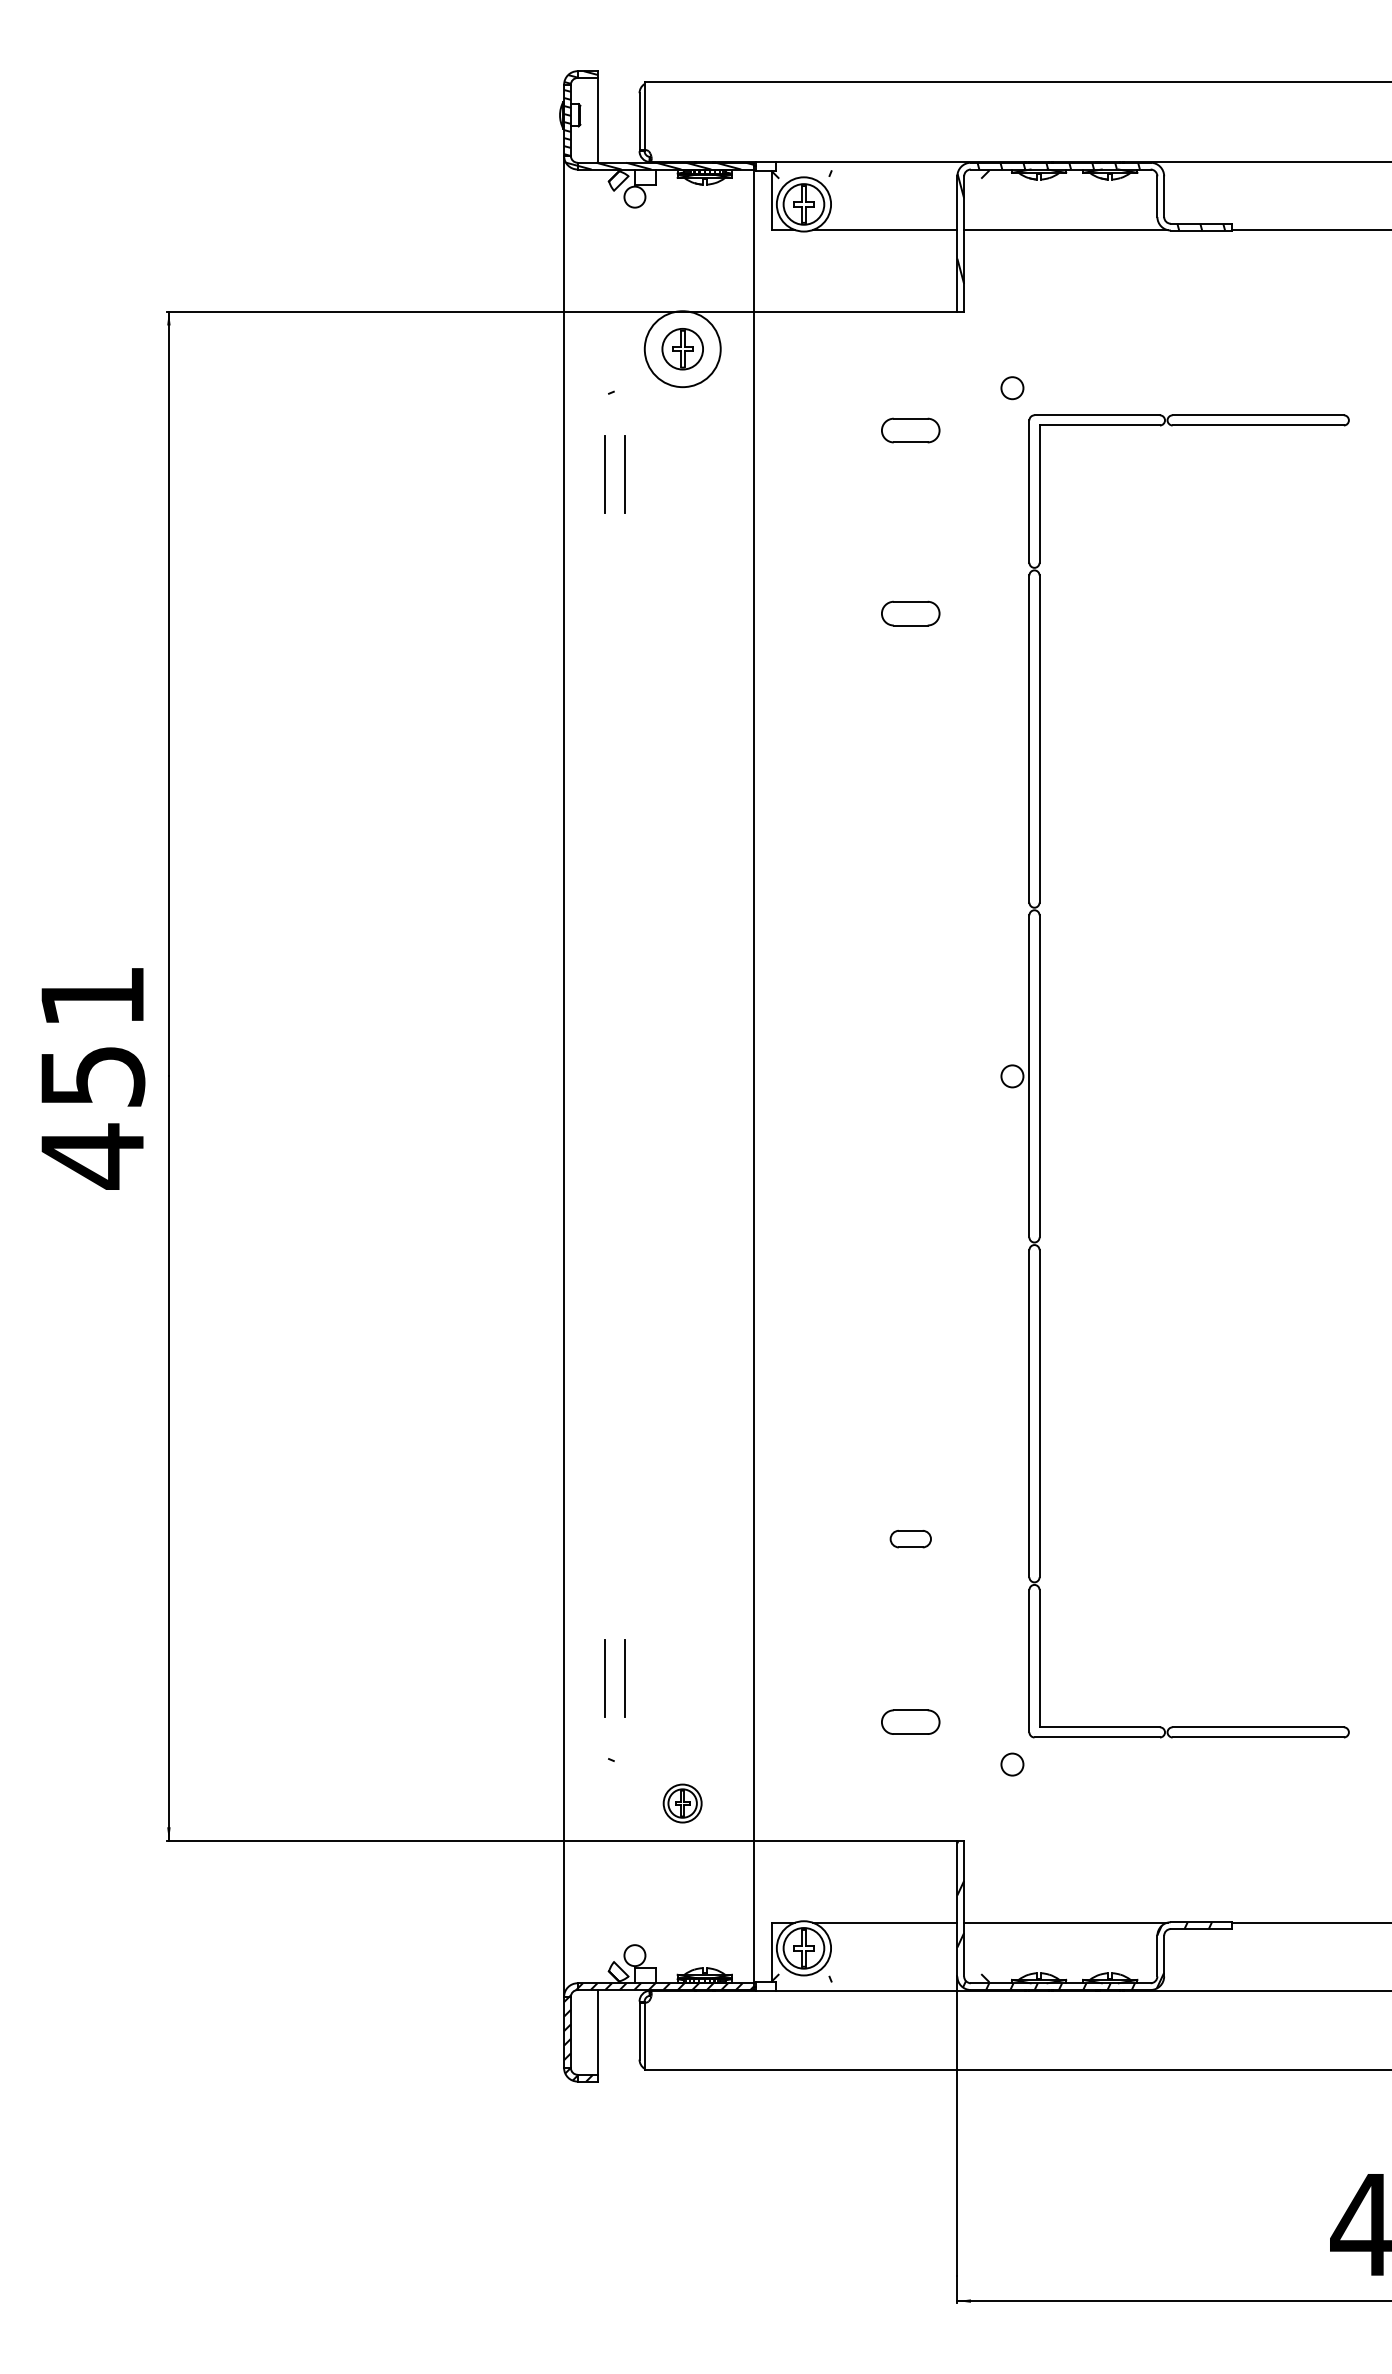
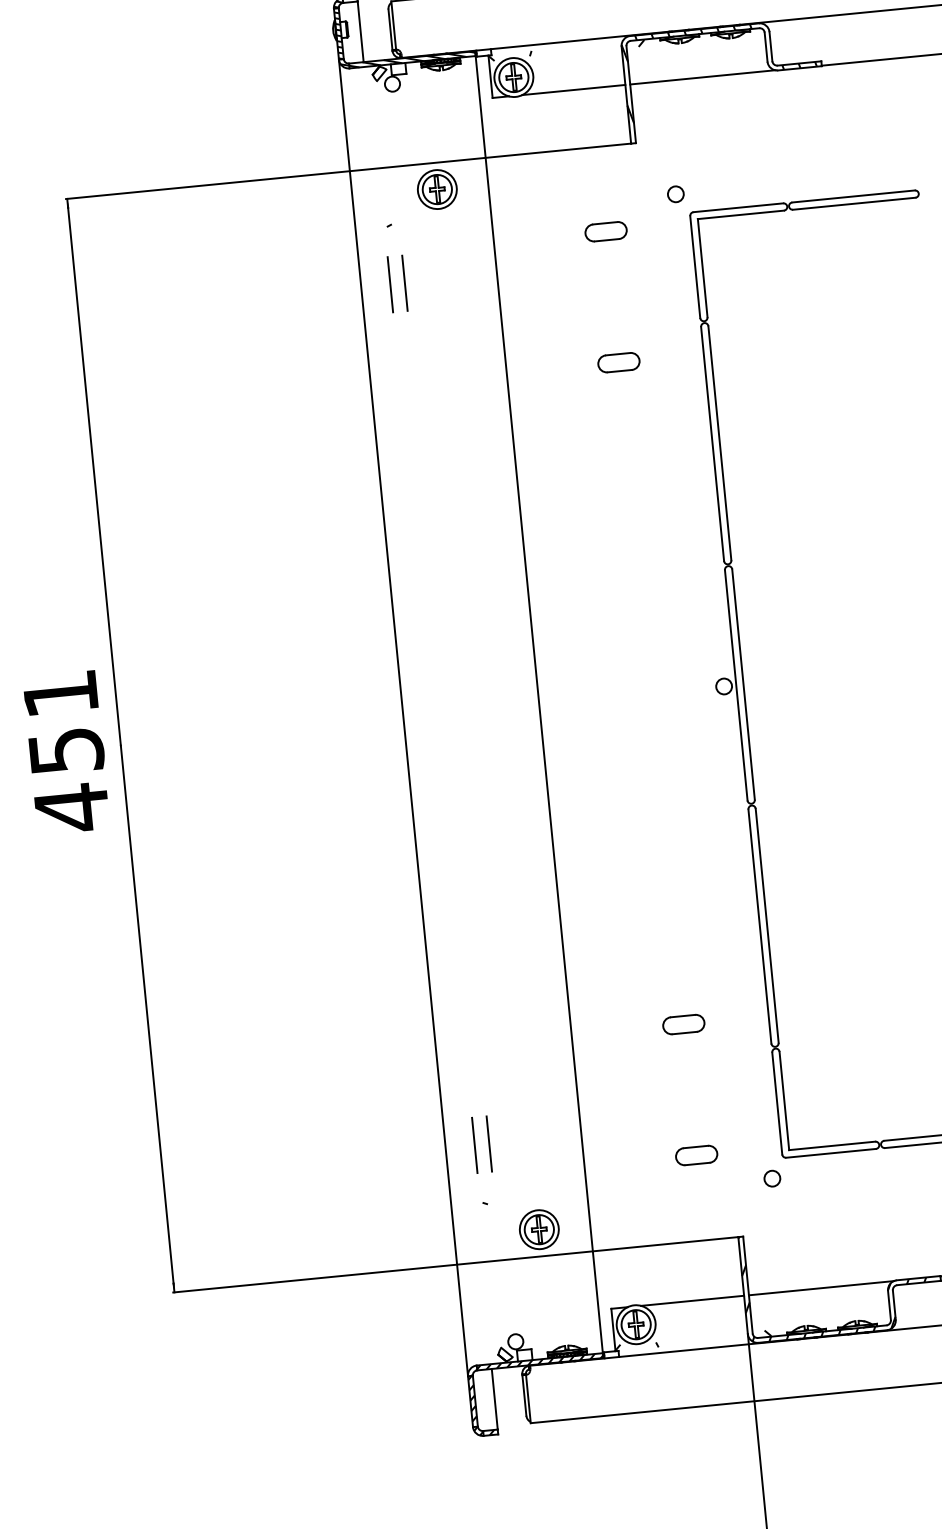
circle: (682, 349) -> (437, 189), size x0.71
part: (910, 1538) -> (683, 1024), size x1.43
part: (682, 1803) -> (539, 1229), size x1.43

